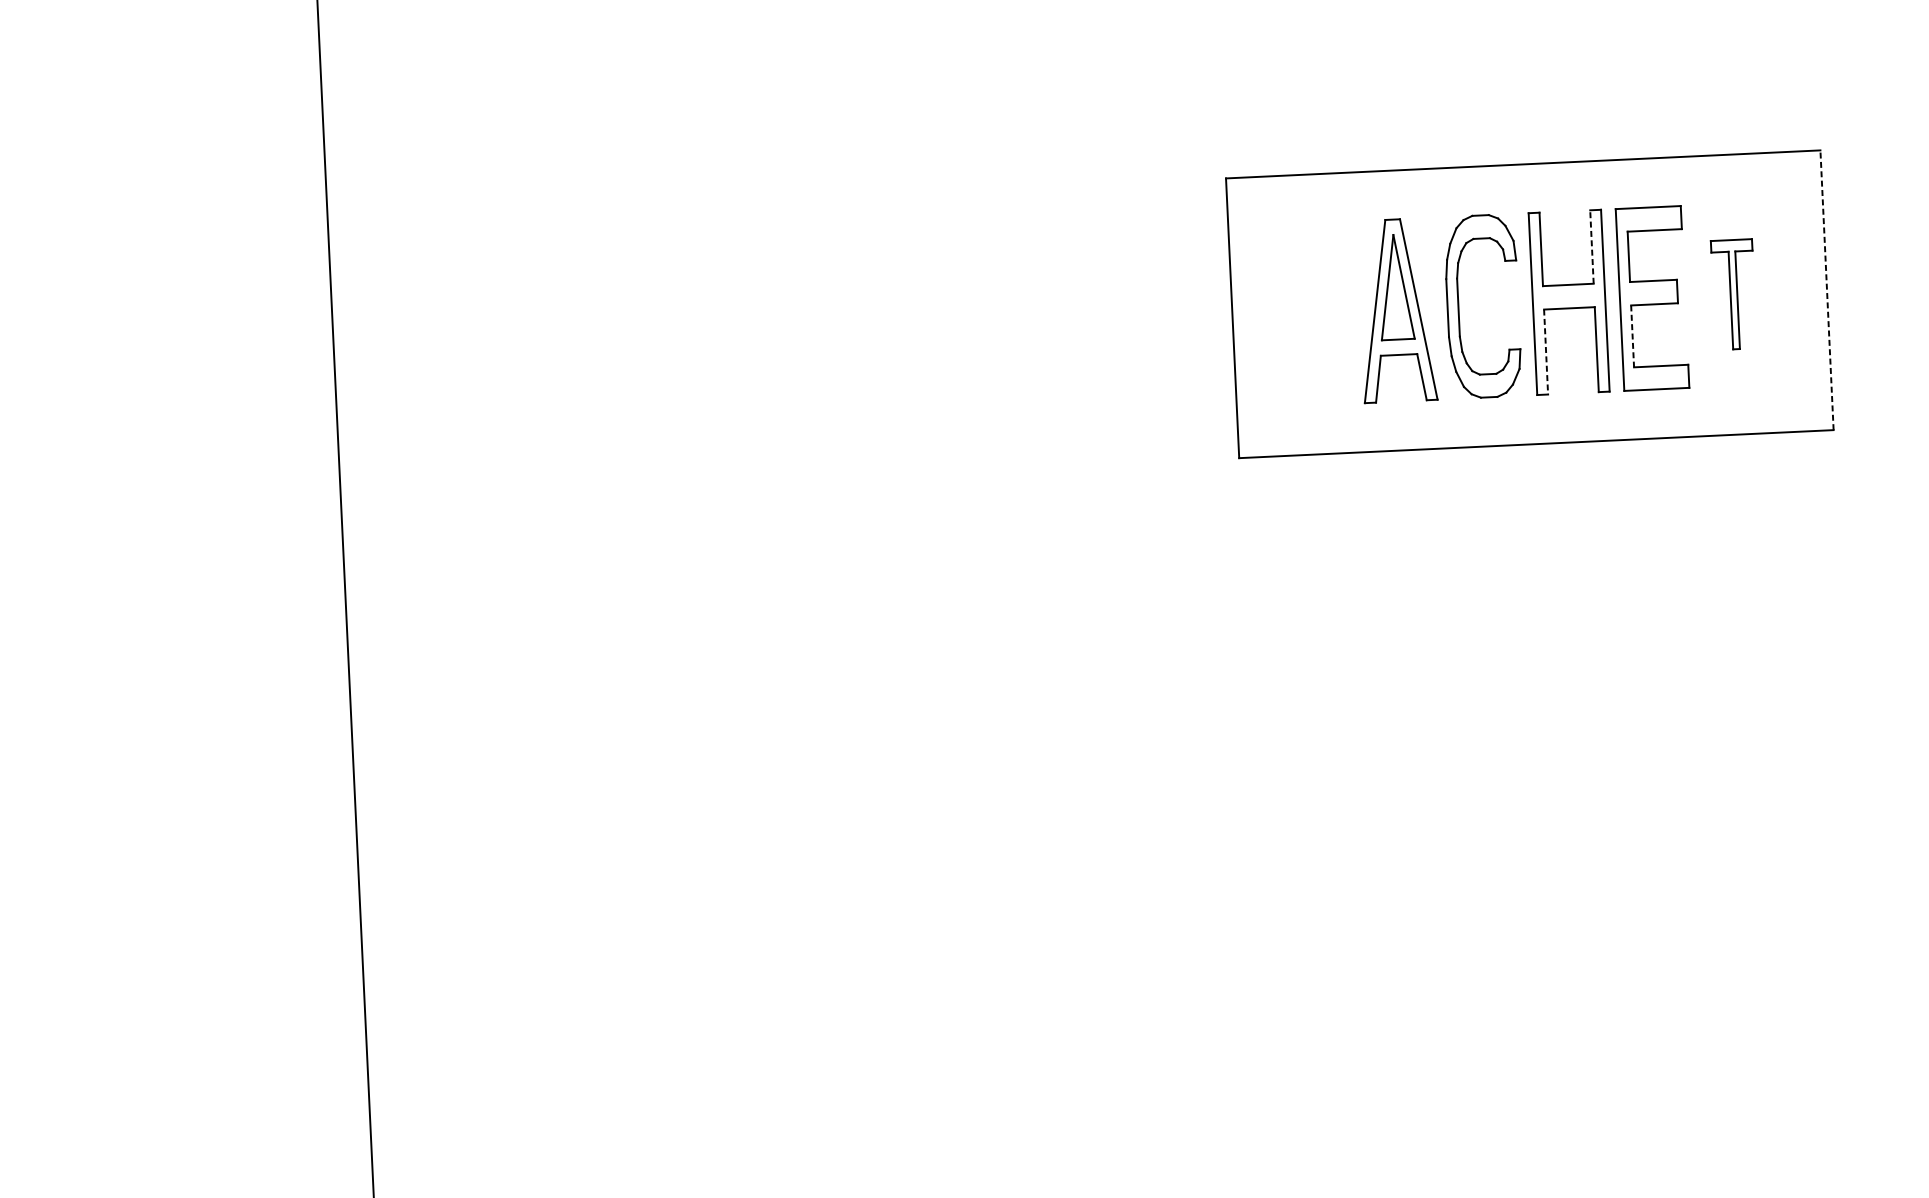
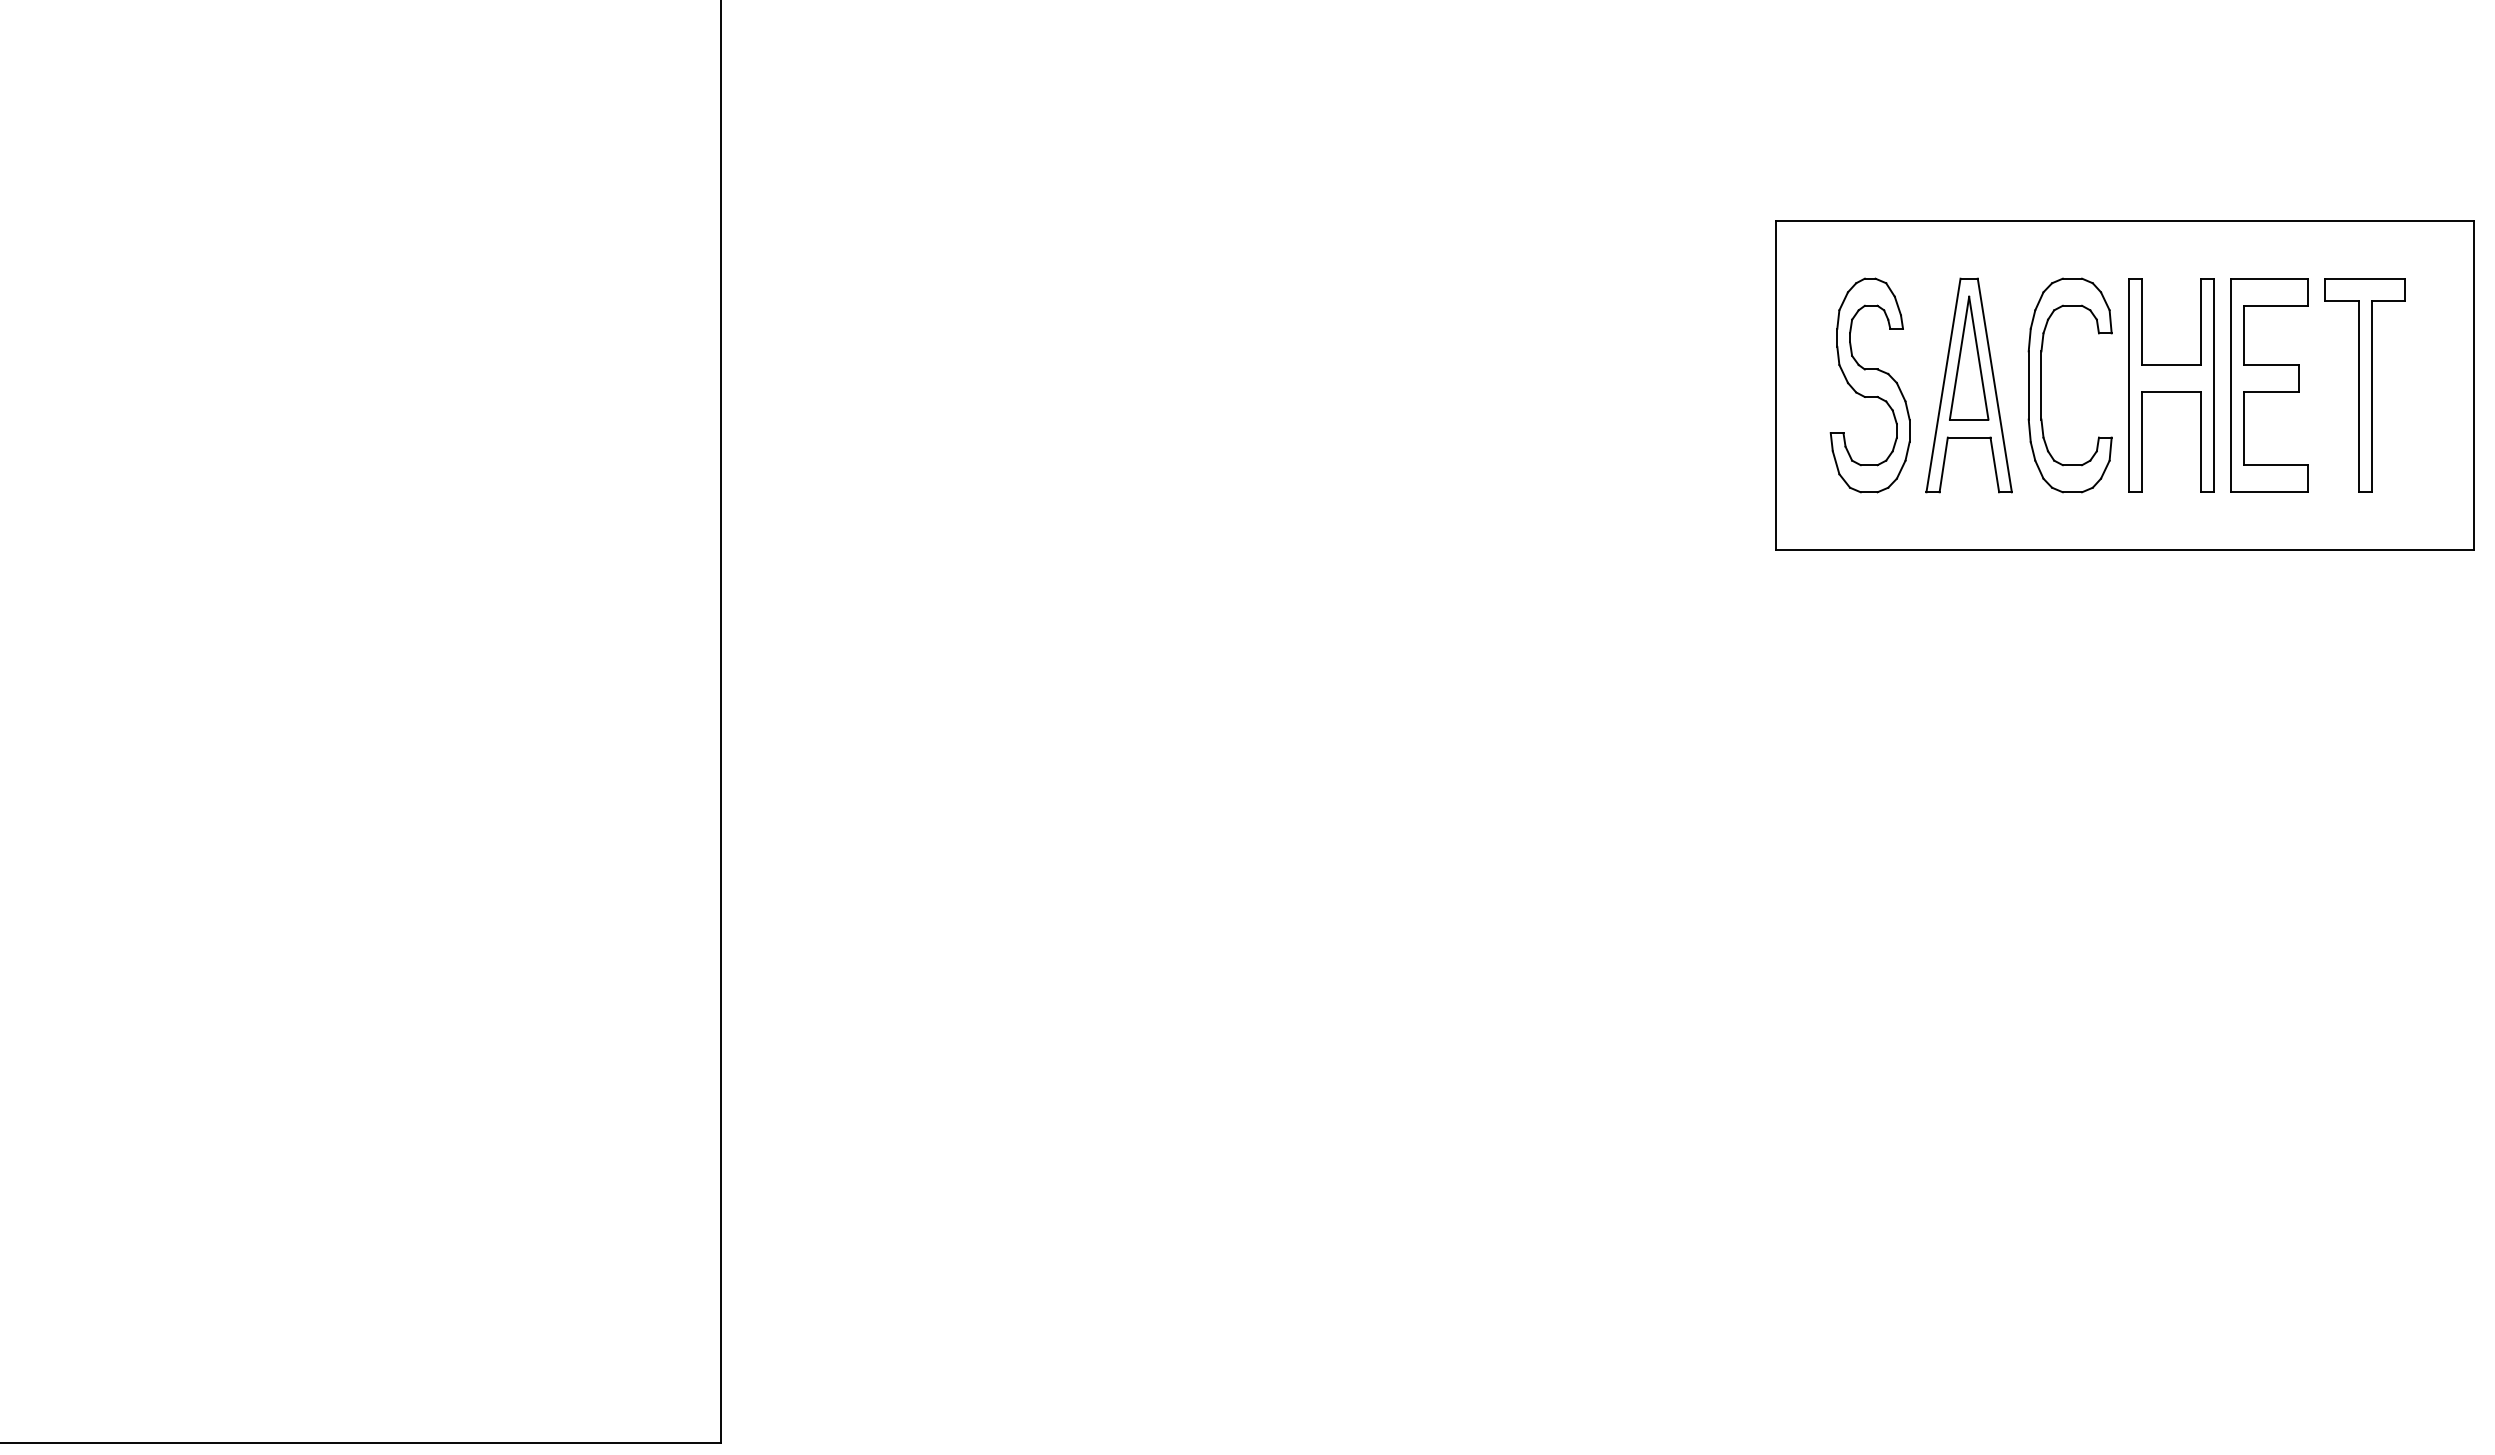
line: (1592, 246) -> (2201, 321), dashed -> solid
line: (1827, 290) -> (2474, 385), dashed -> solid
part: (1733, 294) -> (2364, 385), size x1.67
part: (1312, 314) -> (1869, 385), added
line: (1632, 336) -> (2243, 429), dashed -> solid
line: (1545, 352) -> (2141, 442), dashed -> solid

